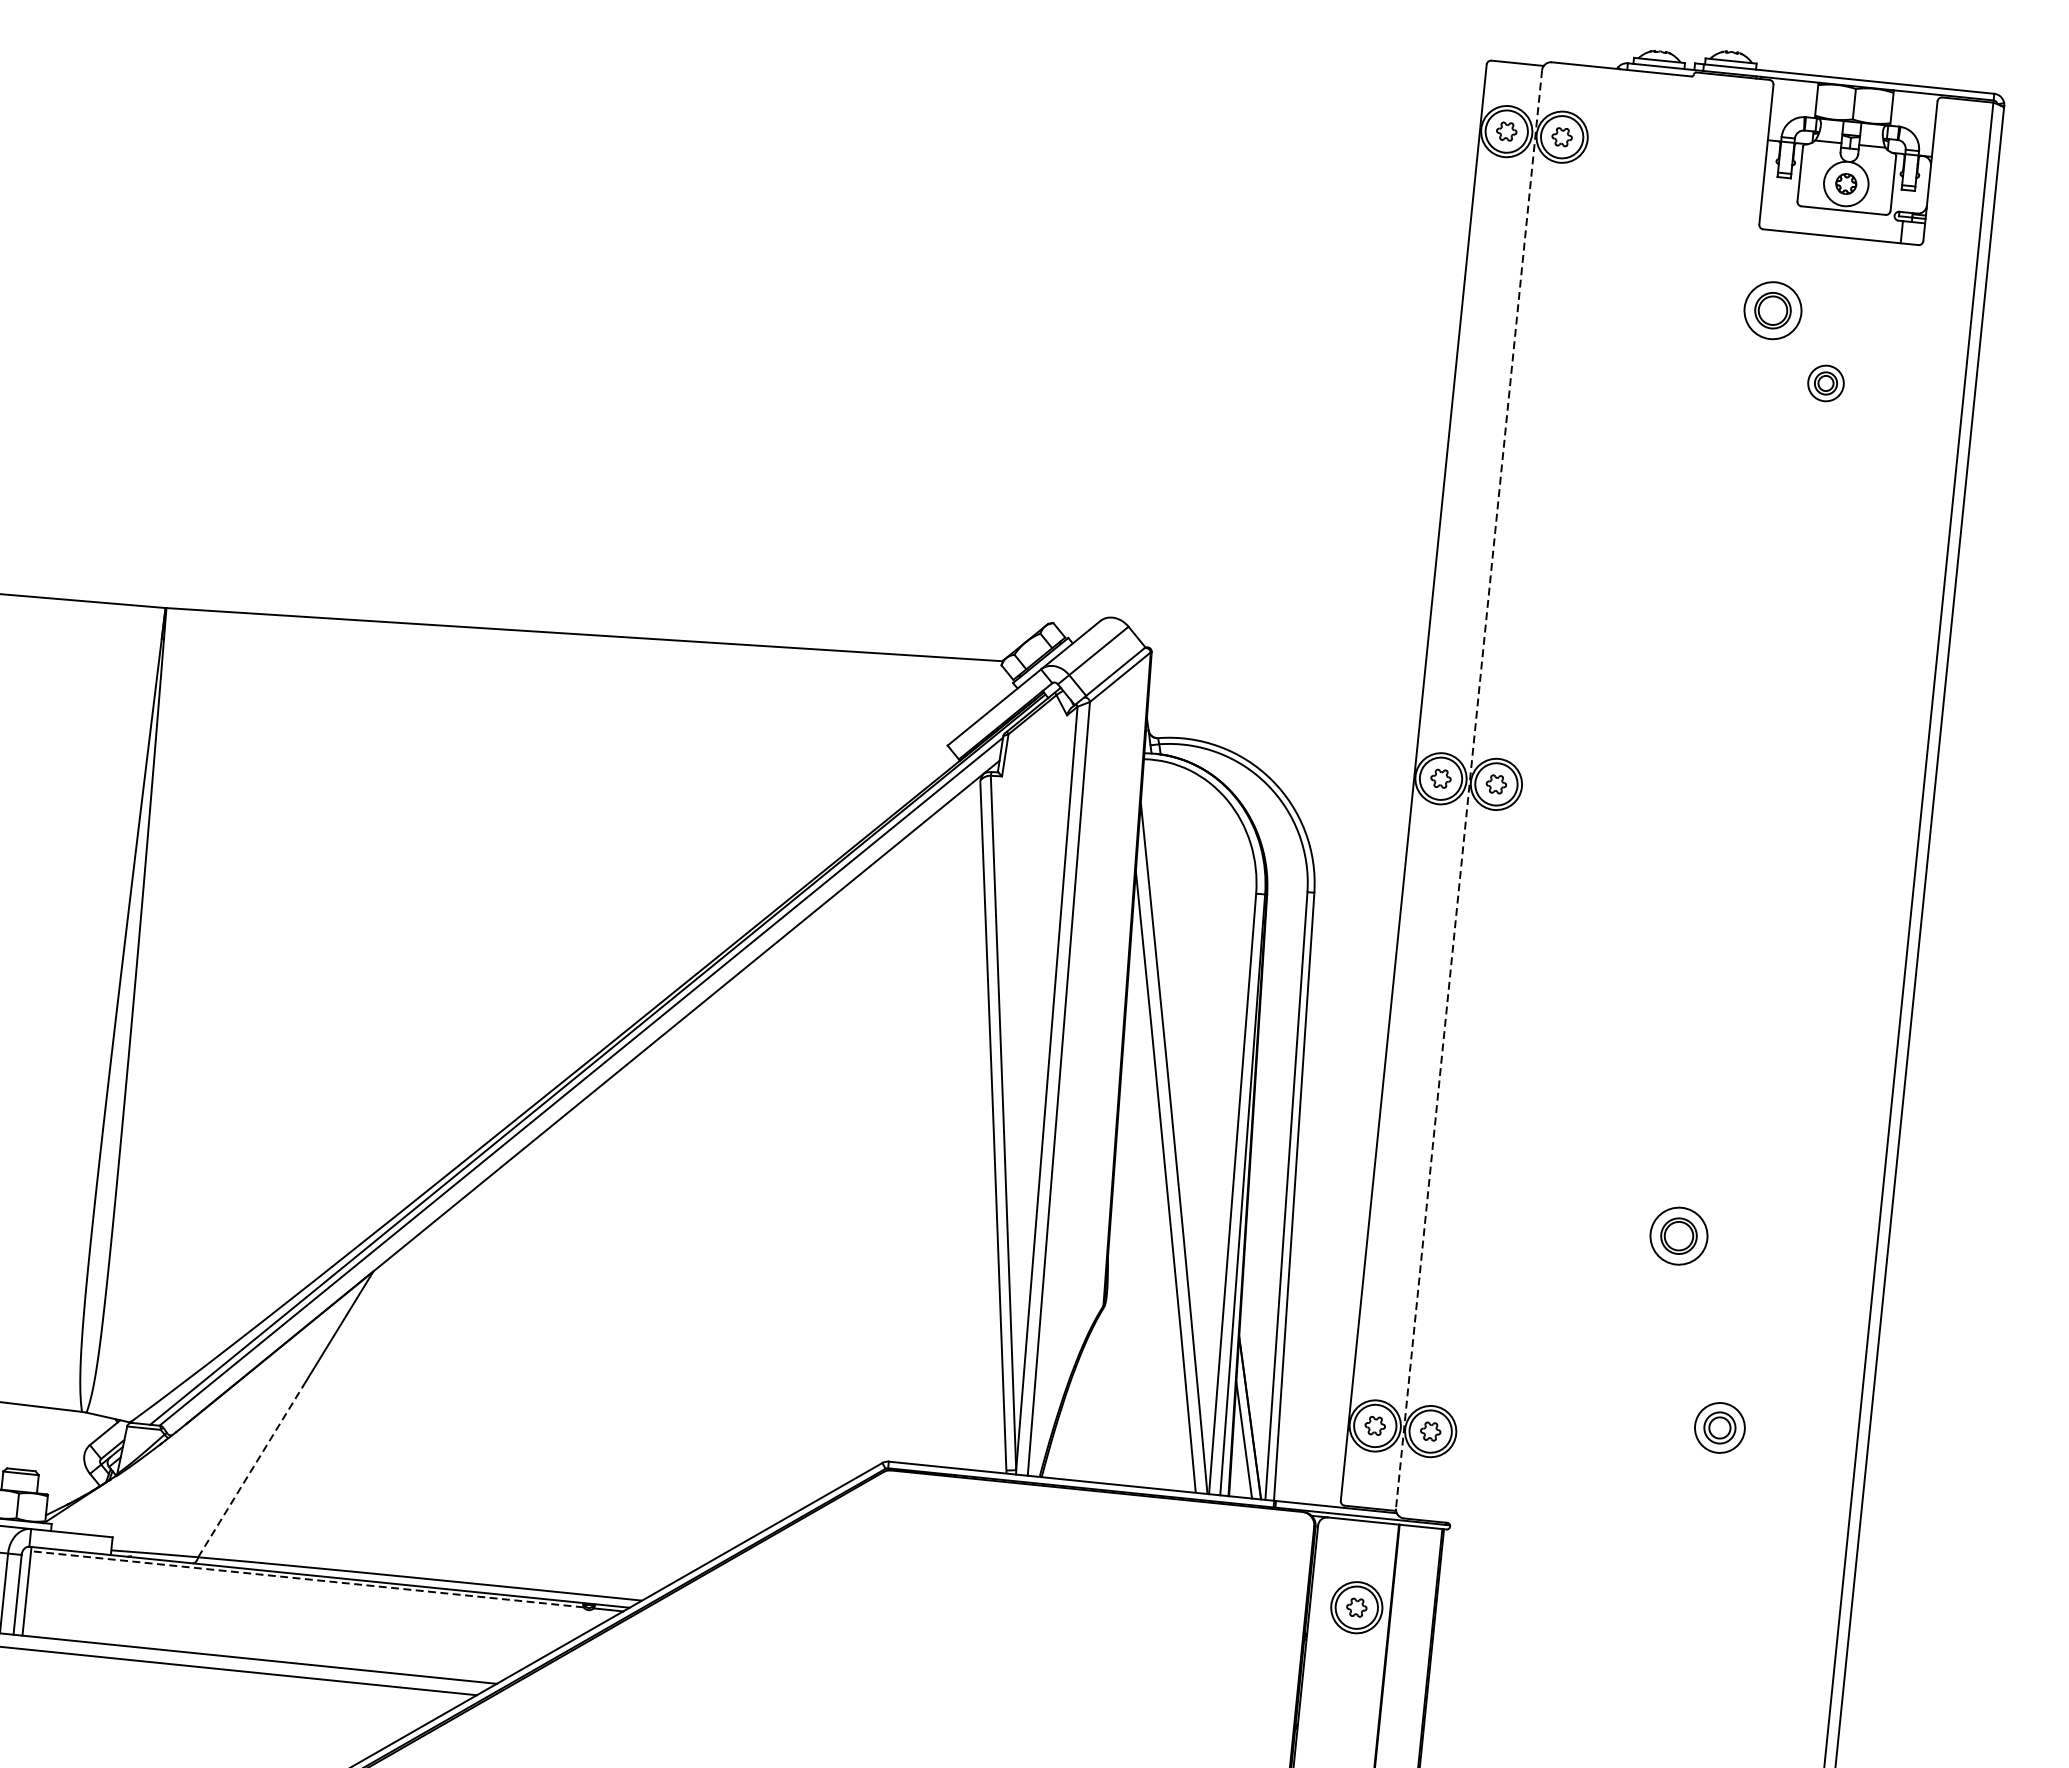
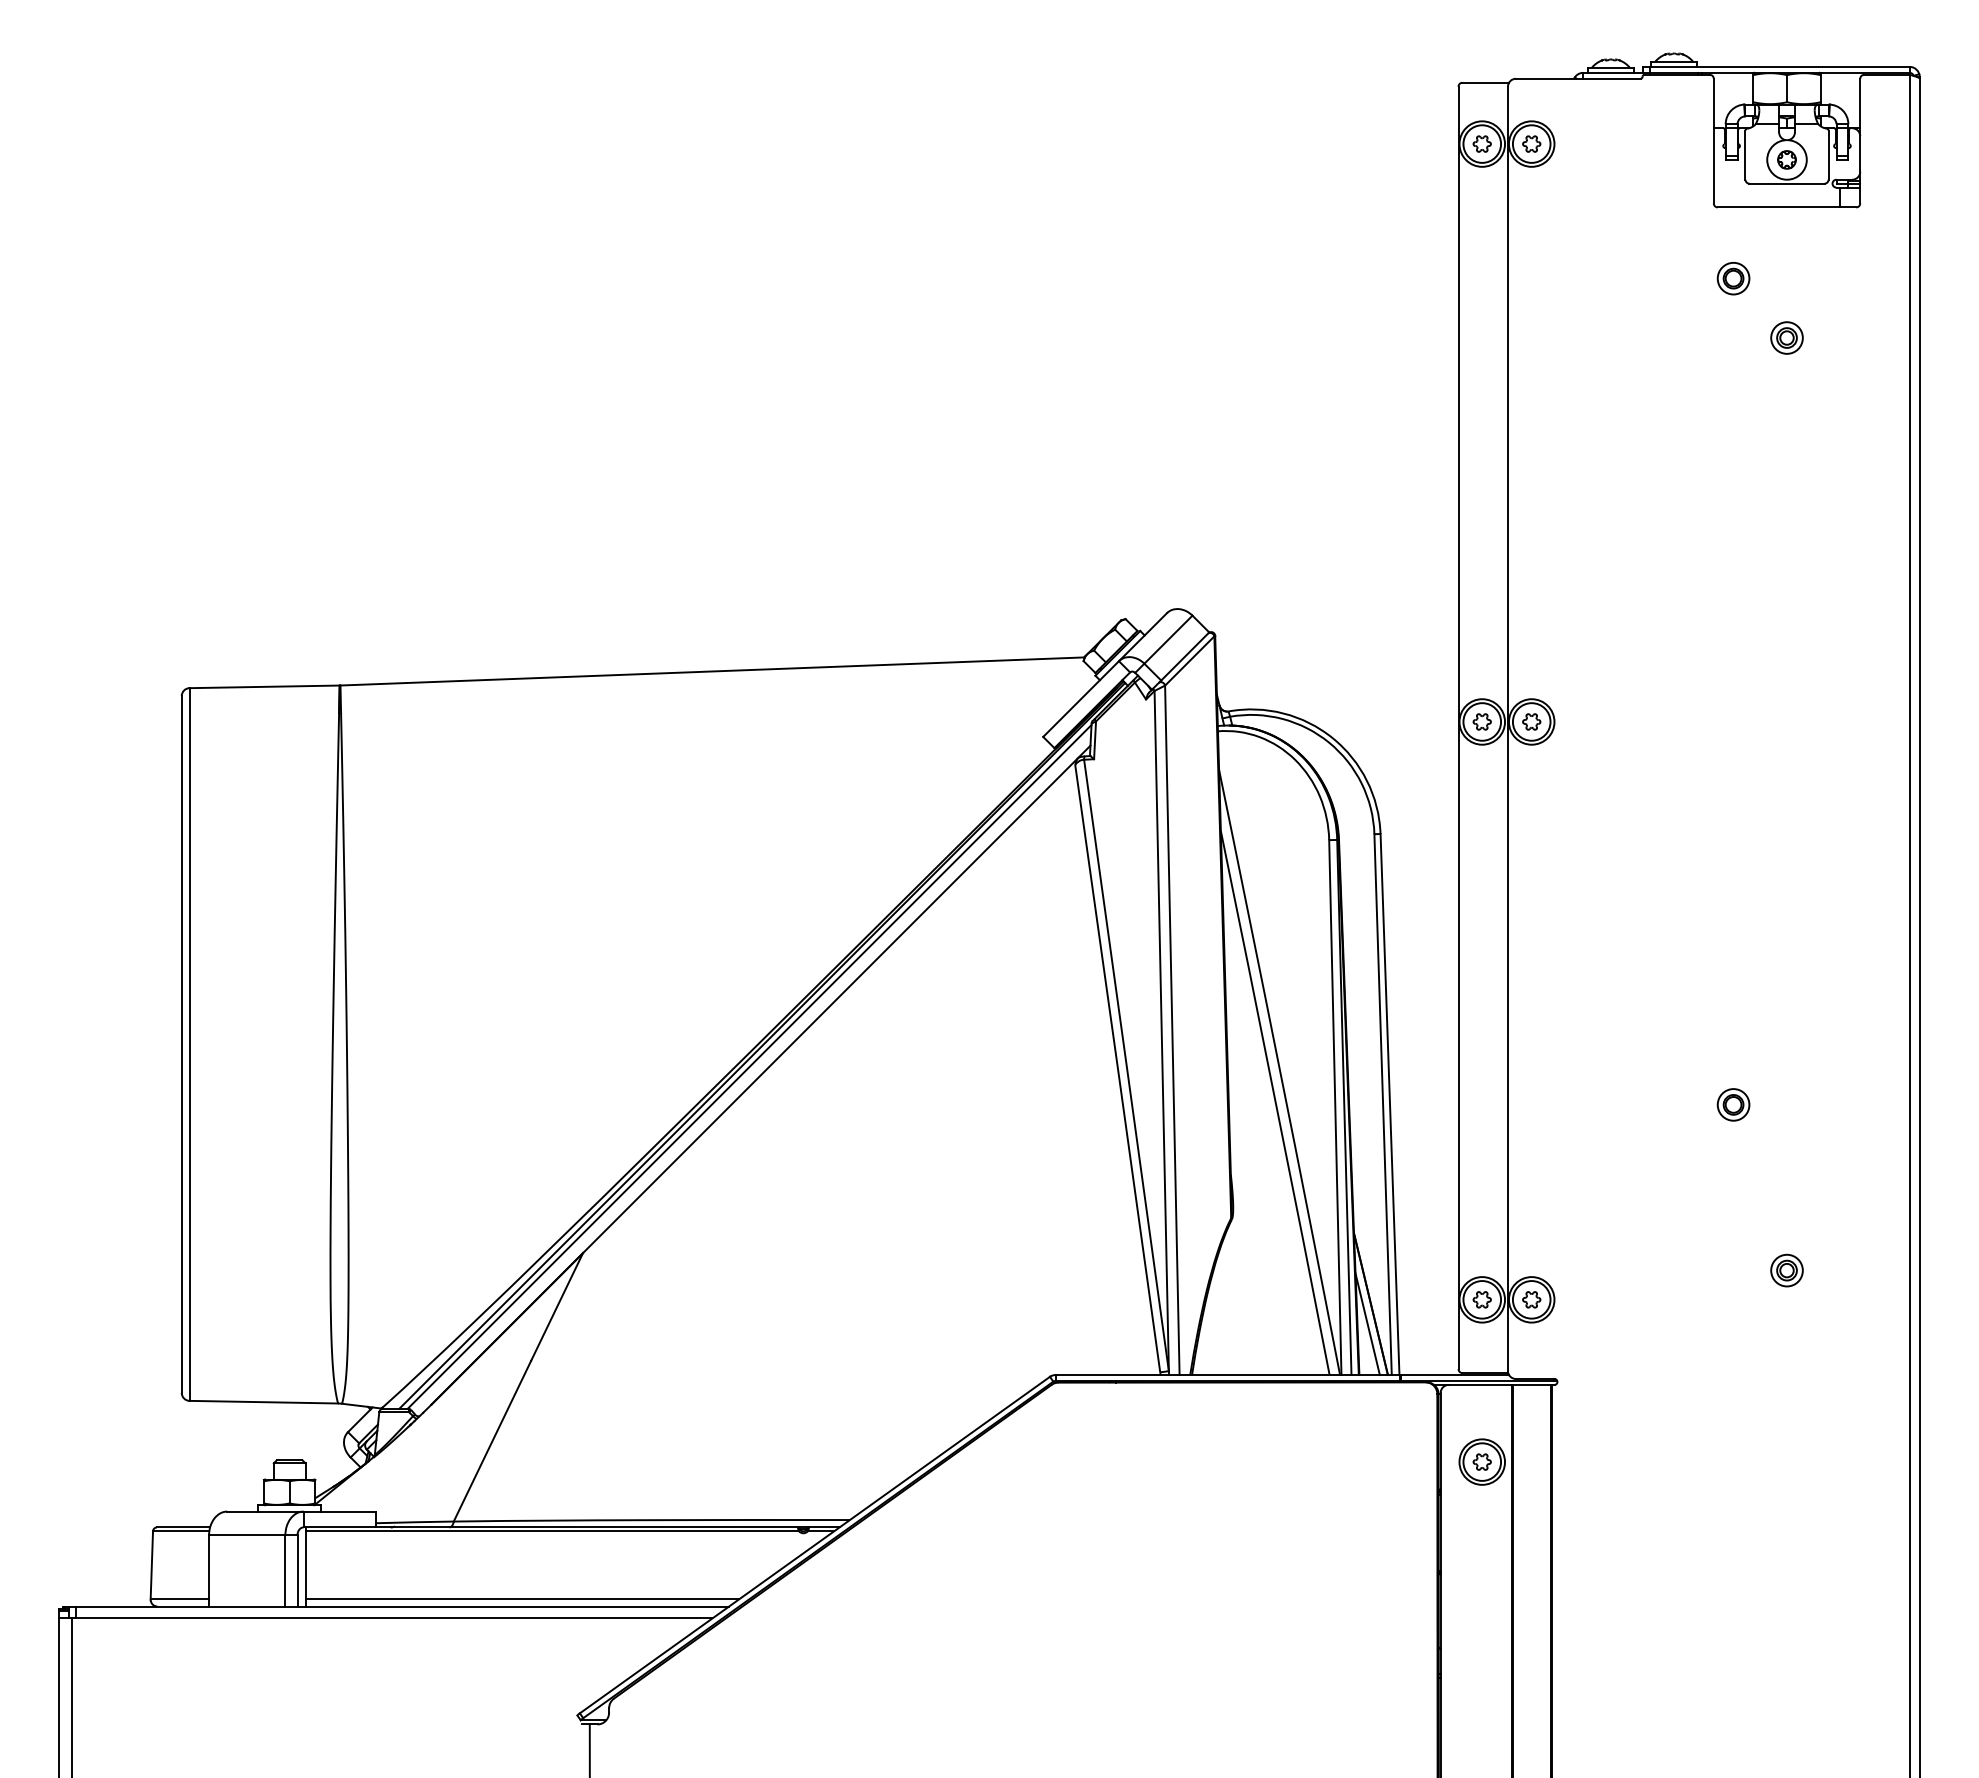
part: (1772, 310) -> (1733, 278), size x0.62
line: (1468, 790) -> (1507, 729), dashed -> solid
part: (1678, 1235) -> (1733, 1104), size x0.62
part: (1719, 1427) -> (1786, 1270), size x0.71
line: (250, 1470) -> (492, 1440), dashed -> solid
line: (307, 1579) -> (552, 1531), dashed -> solid
line: (265, 1652) -> (521, 1599), added

